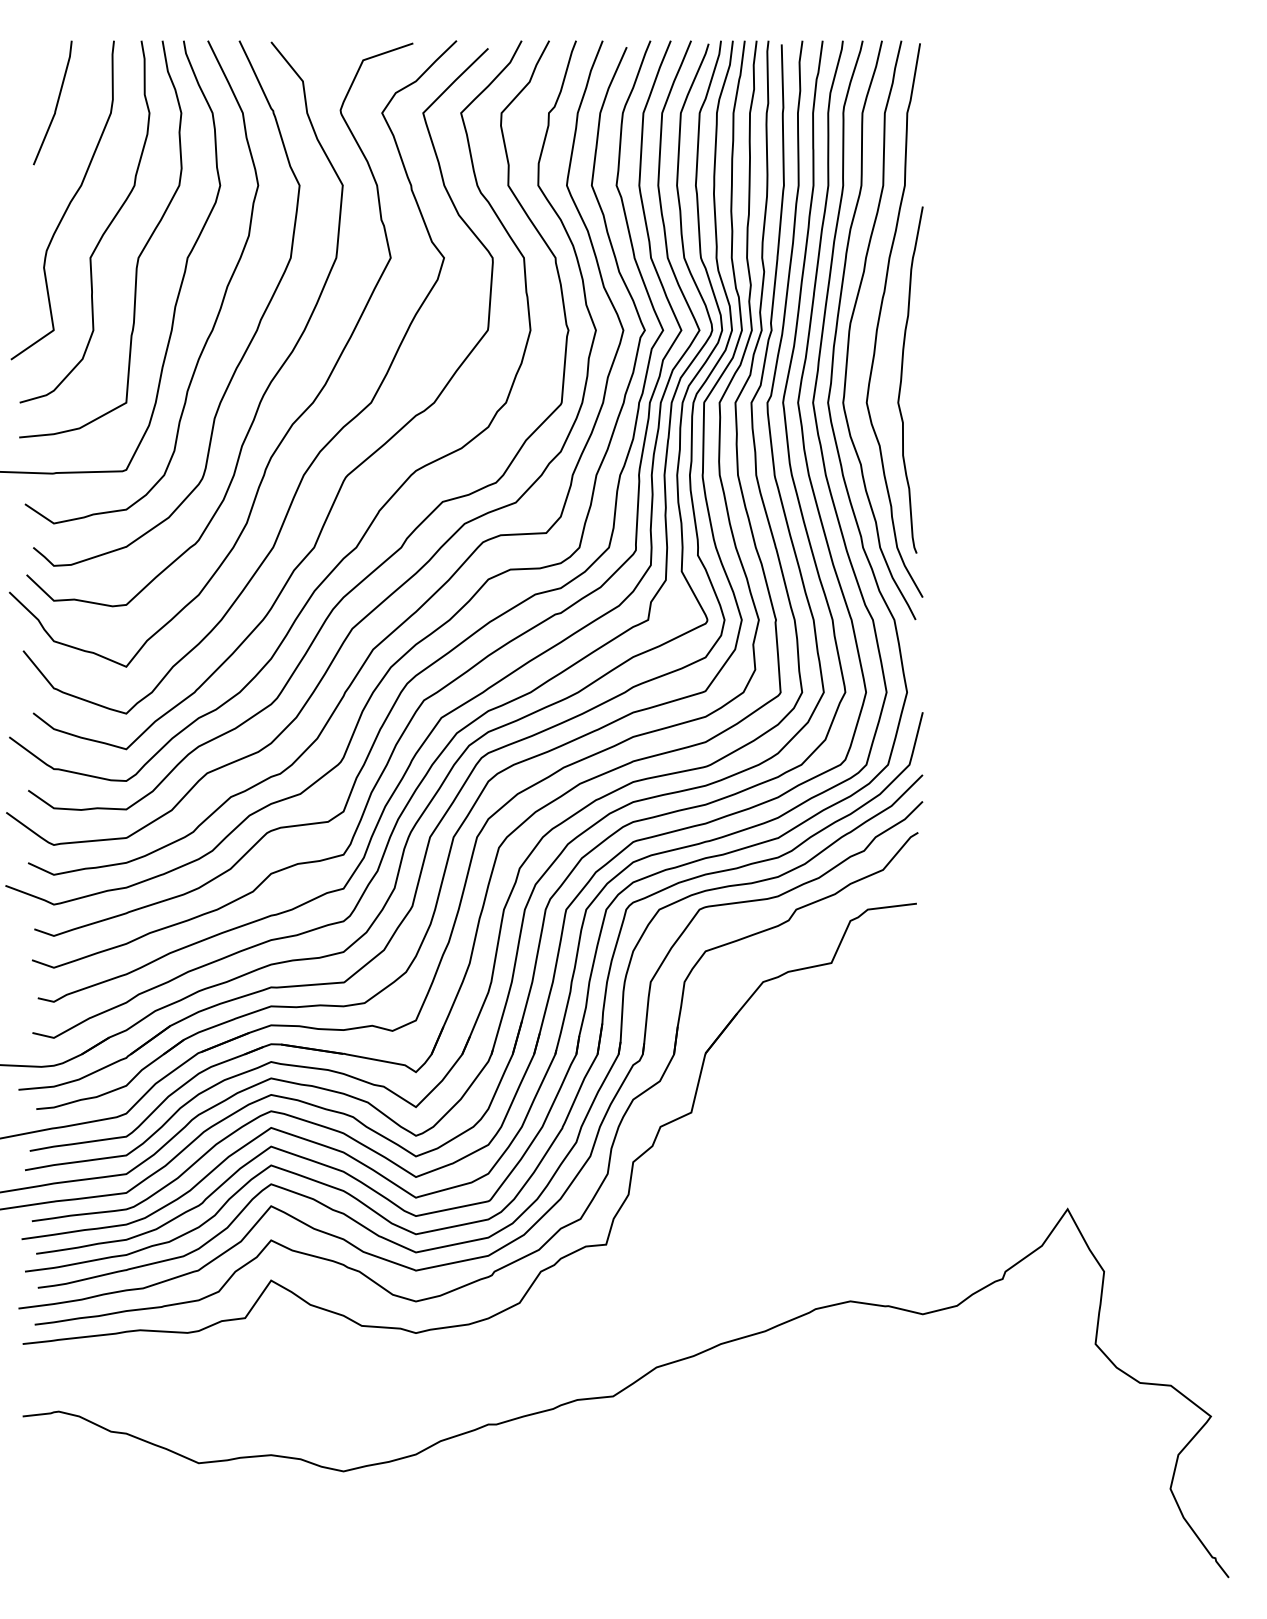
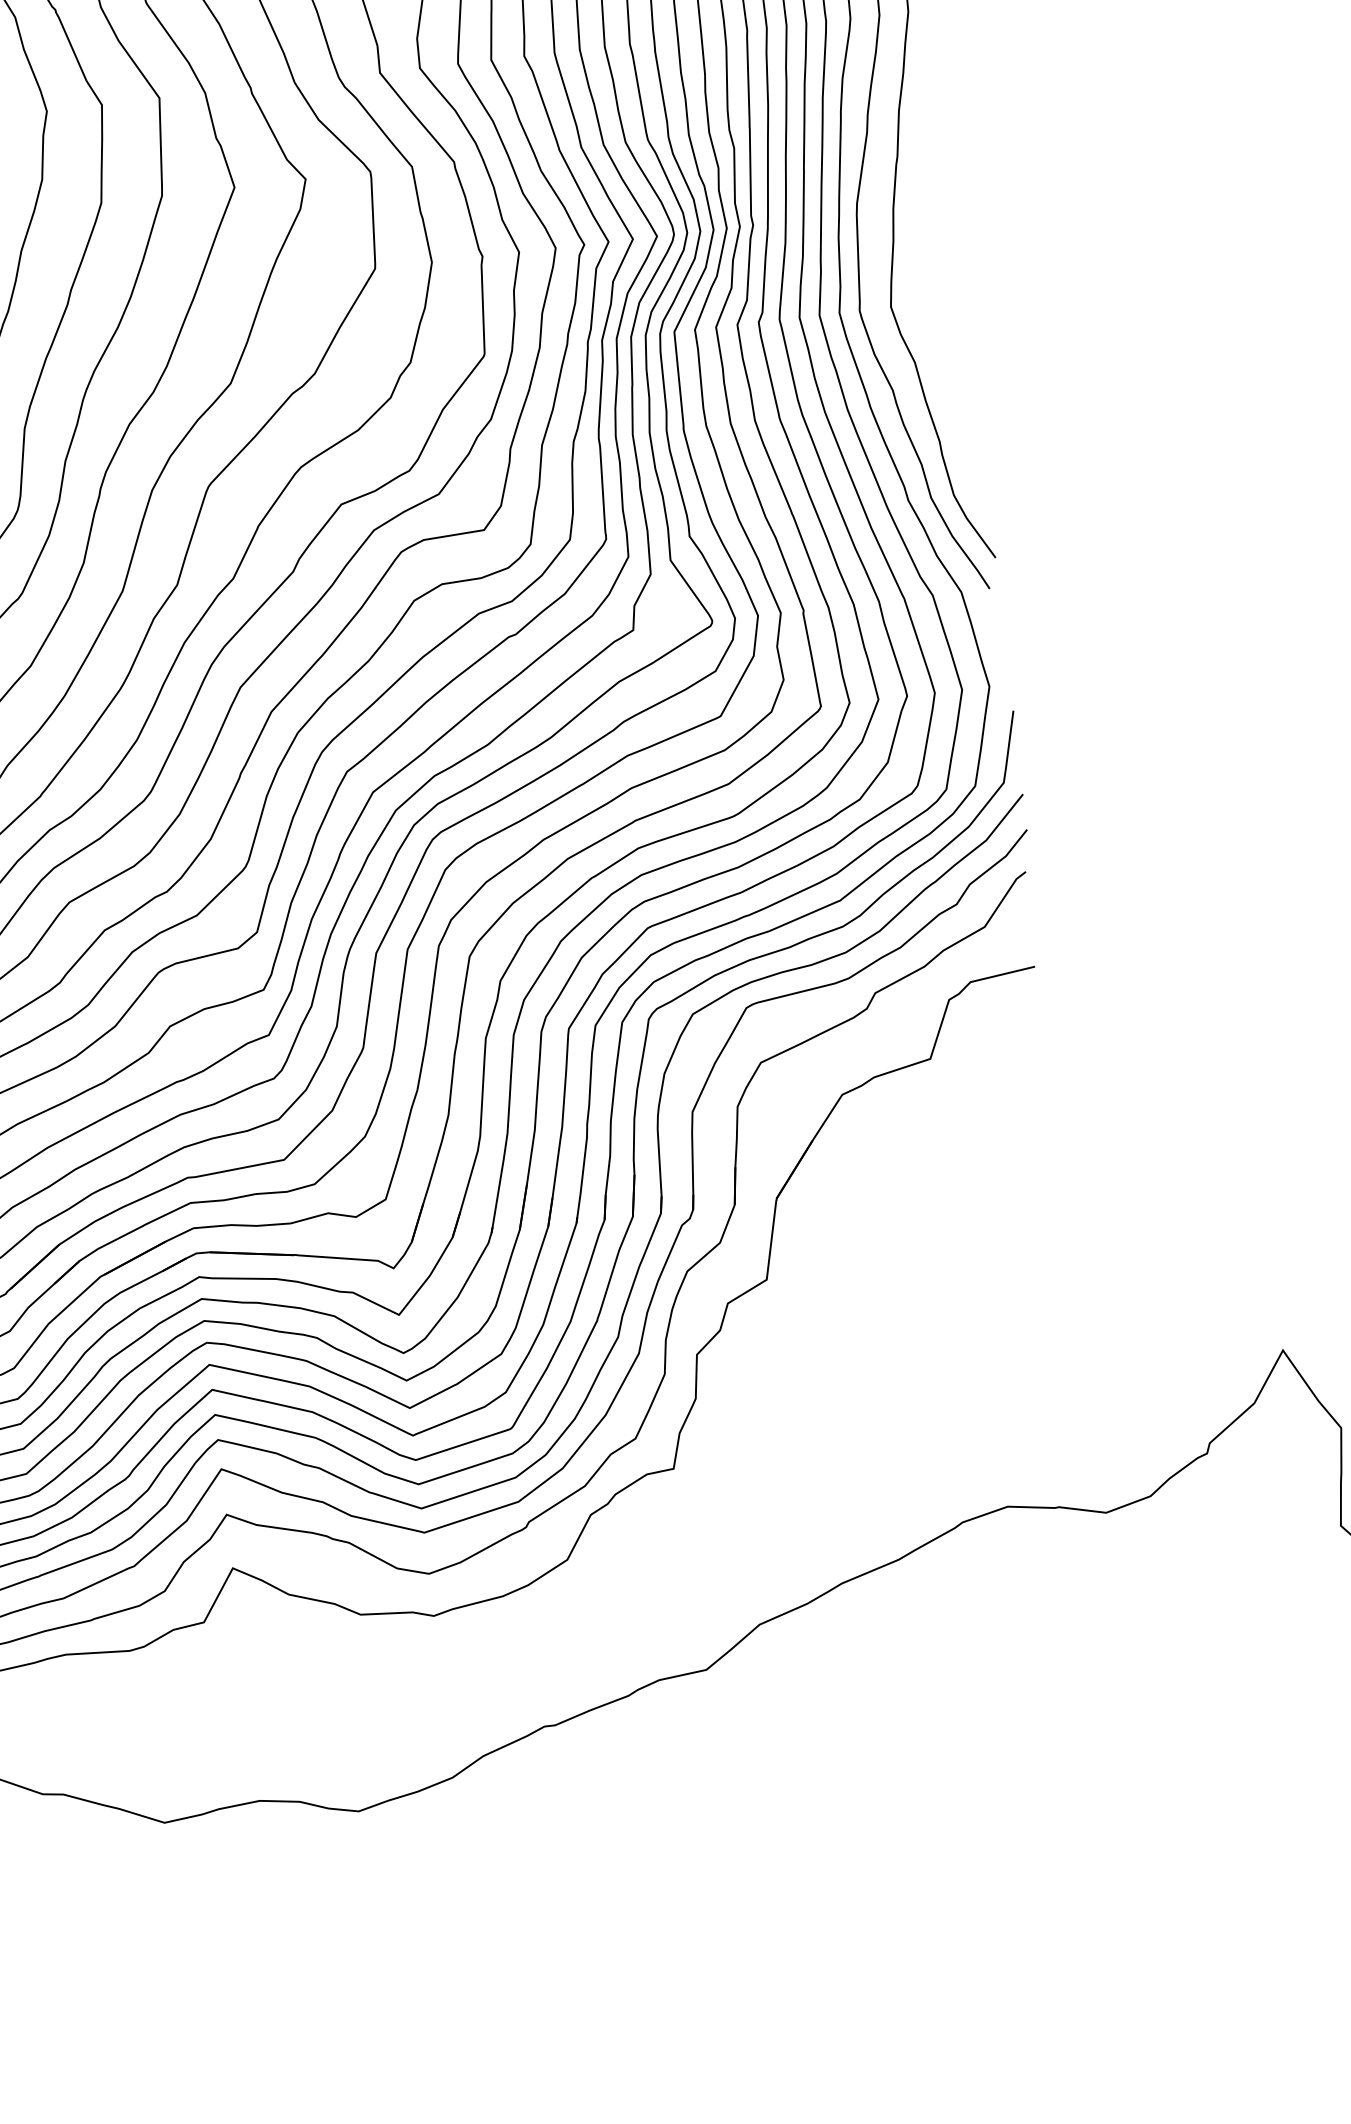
curve: (902, 379) -> (935, 270), removed

